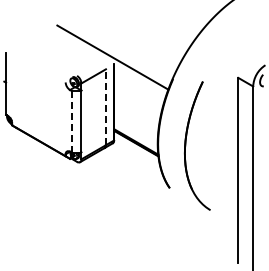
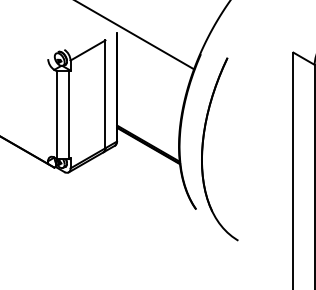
line: (105, 107) -> (104, 94), dashed -> solid
line: (71, 121) -> (56, 114), dashed -> solid
part: (186, 145) -> (204, 148), moved

